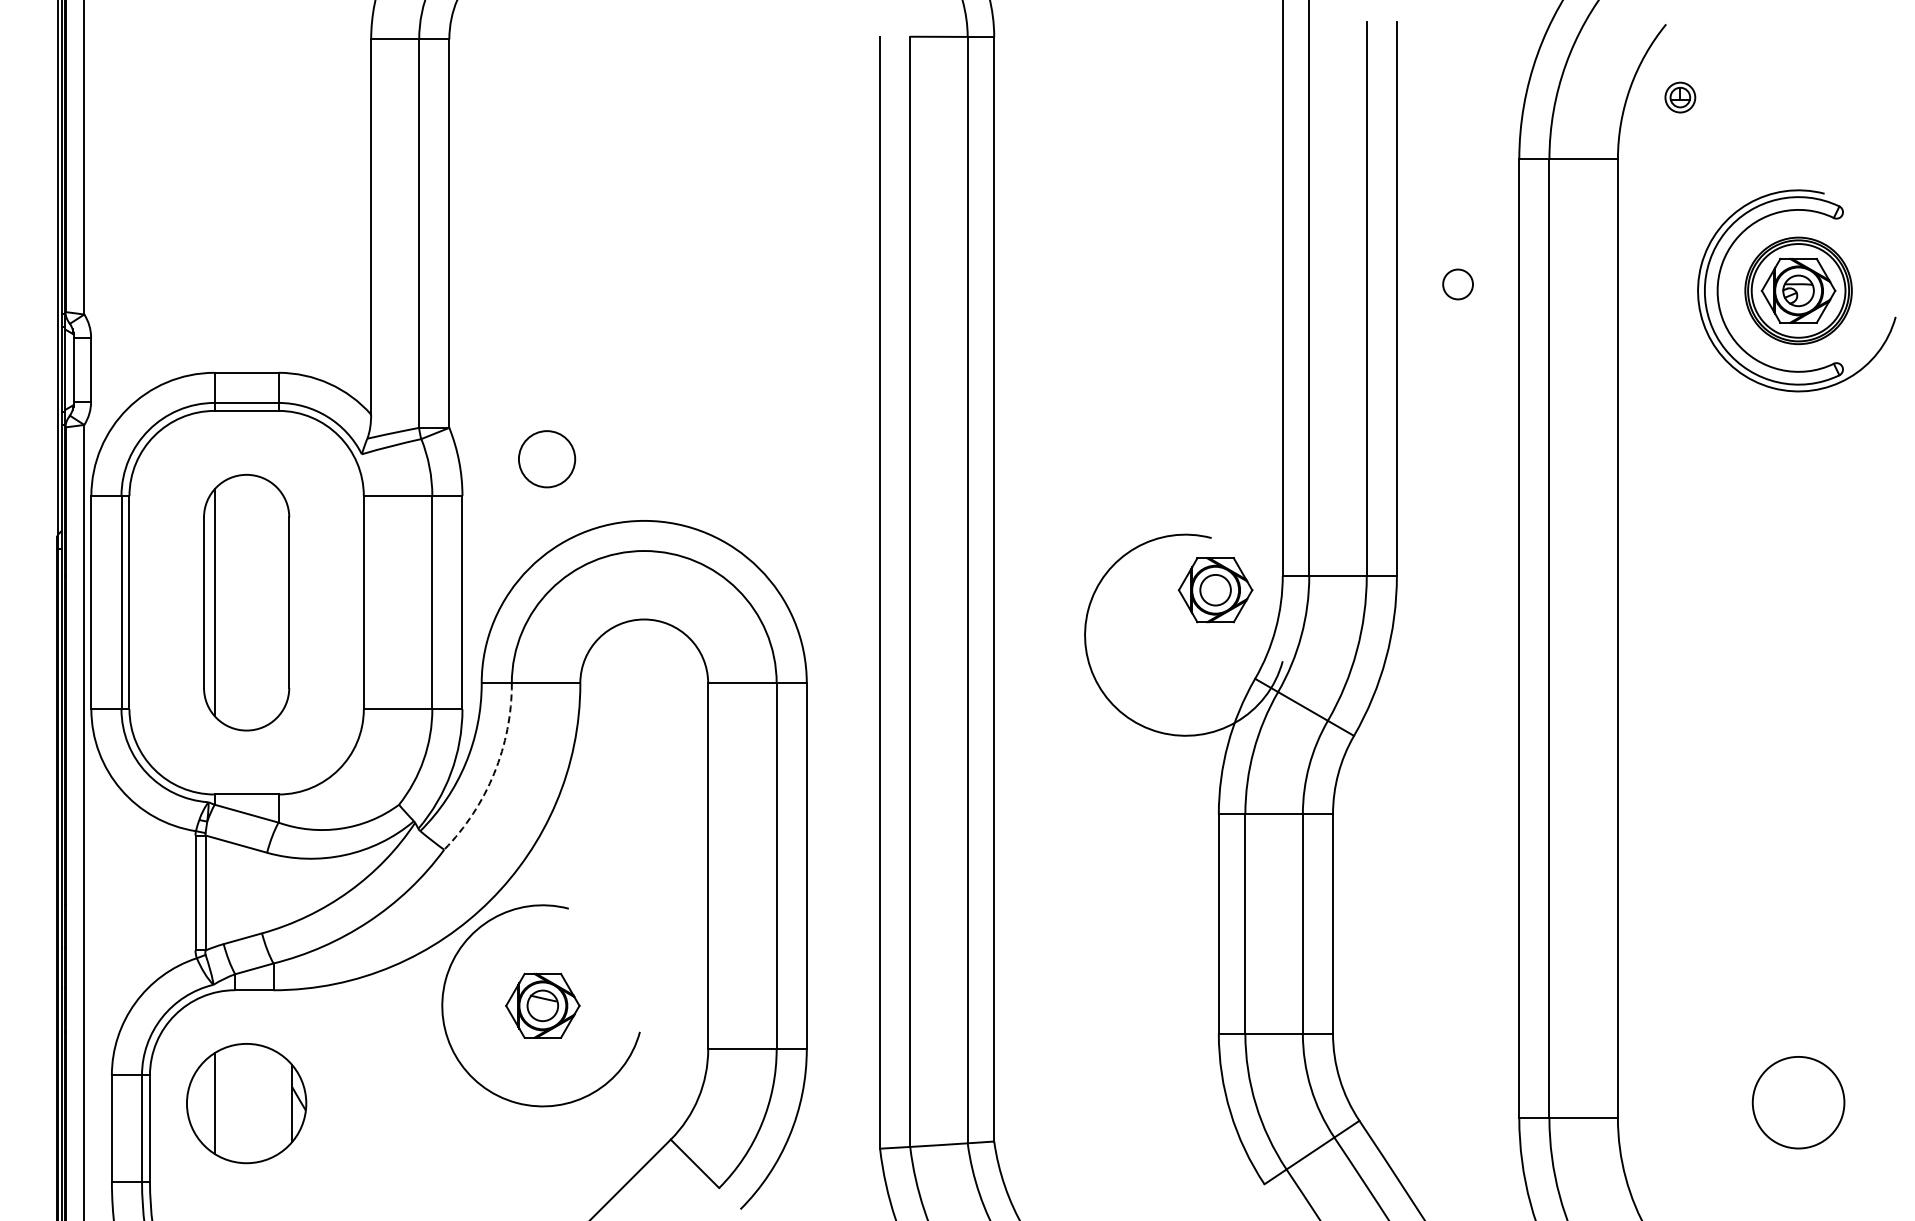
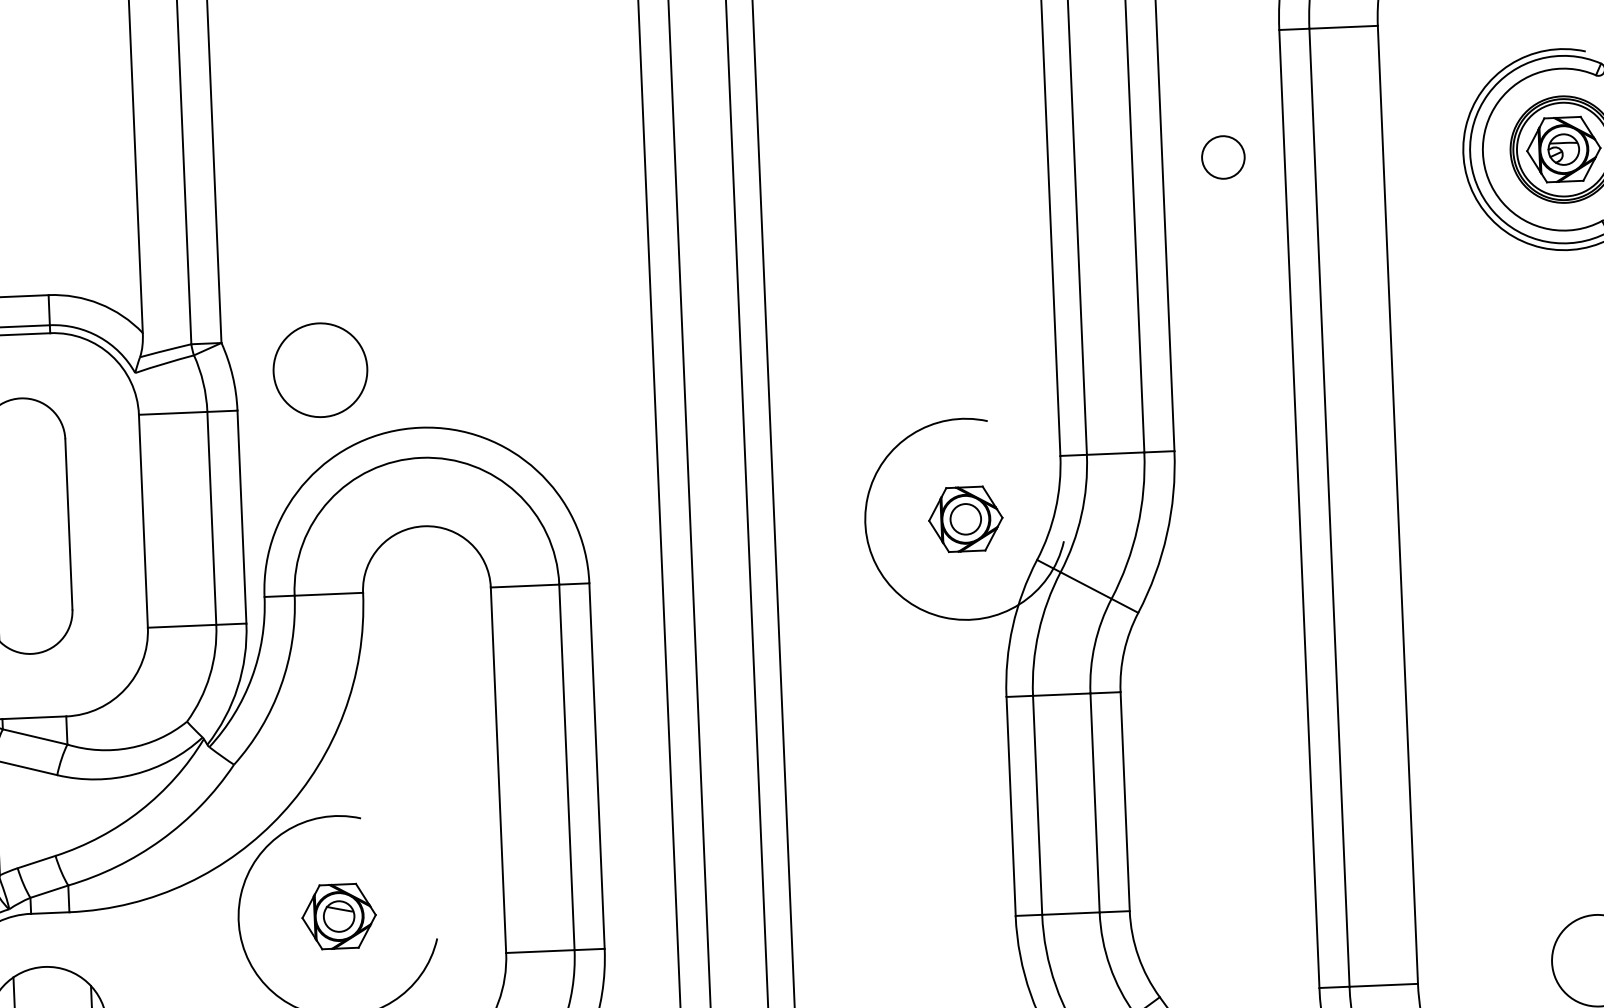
circle: (1457, 284) -> (1222, 157), size x1.43
circle: (546, 459) -> (319, 370), size x1.67
part: (1215, 590) -> (965, 519), moved
arc: (494, 773) -> (281, 686), dashed -> solid

